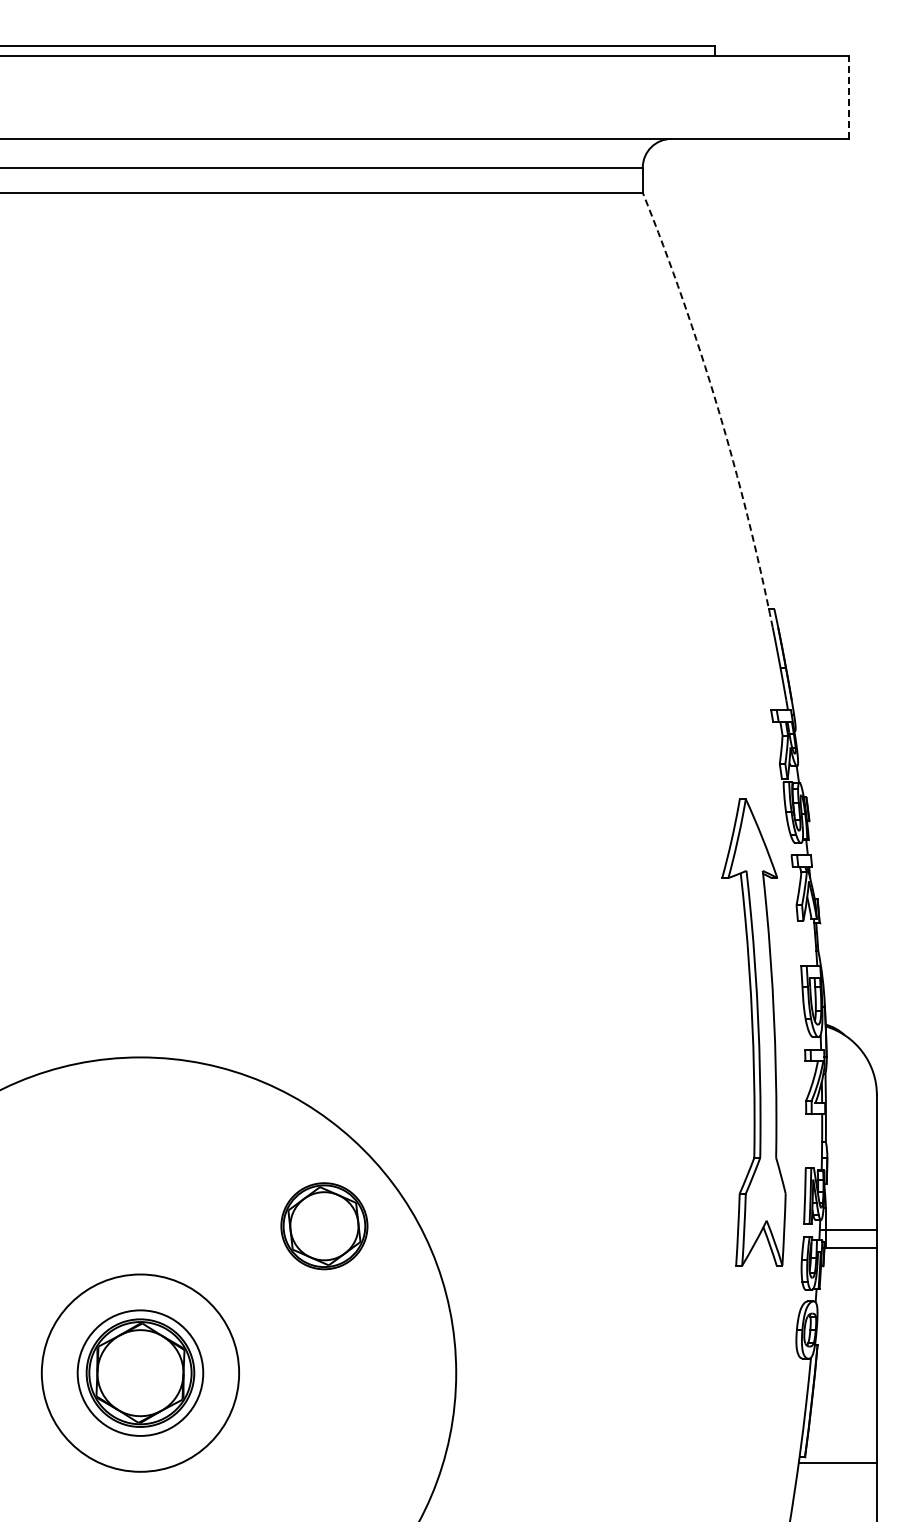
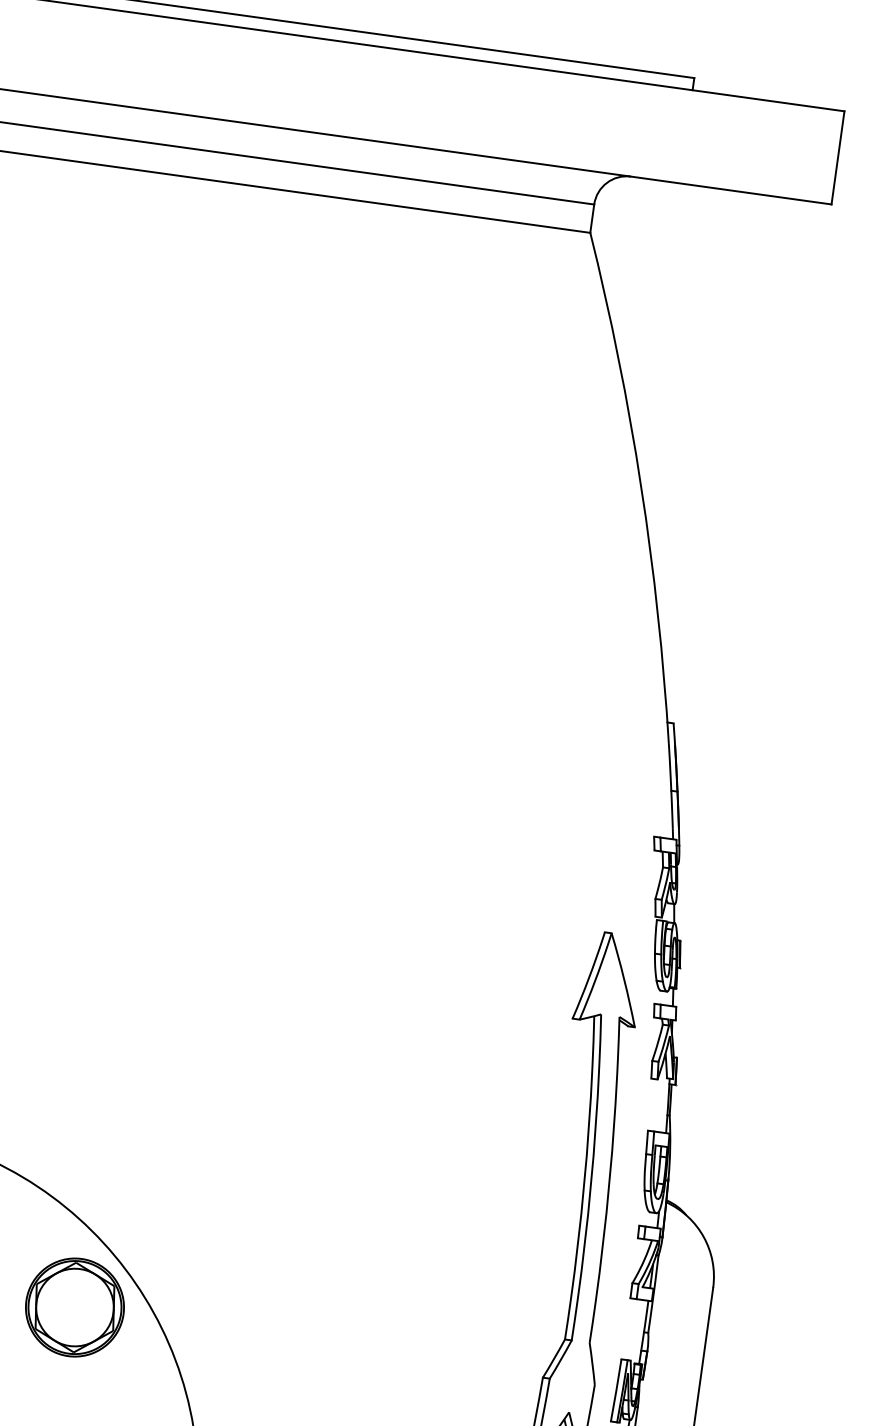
line: (849, 97) -> (838, 157), dashed -> solid
arc: (717, 407) -> (640, 486), dashed -> solid
part: (324, 1226) -> (75, 1307), moved

